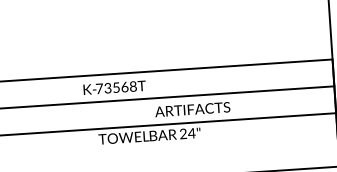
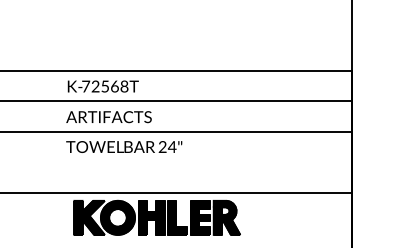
text: (107, 89) -> (95, 88), 73568T -> 72568T
text: (192, 109) -> (108, 117), moved
text: (149, 135) -> (124, 146), moved

